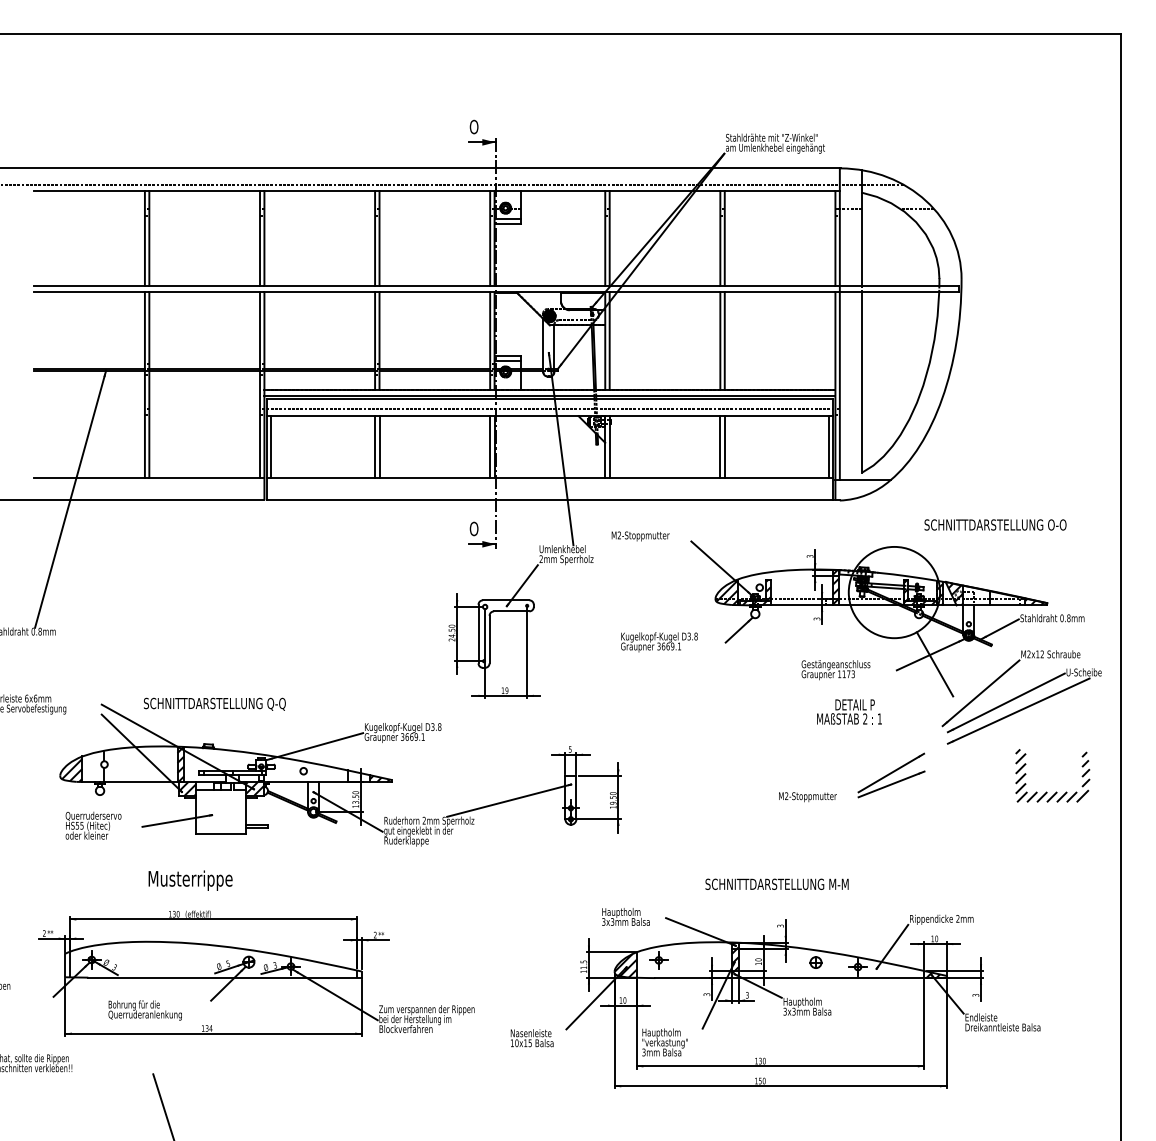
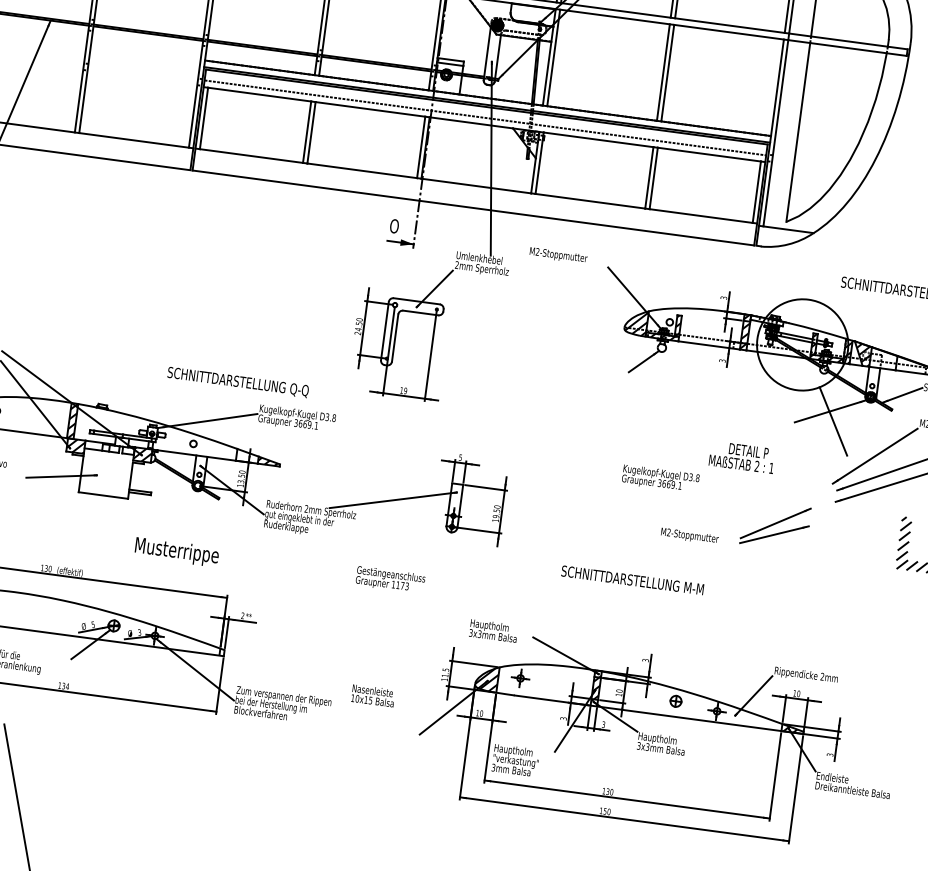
text: (659, 642) -> (660, 479), moved
text: (835, 670) -> (389, 580), moved
text: (214, 703) -> (237, 381), moved
text: (190, 880) -> (176, 551), moved
text: (776, 883) -> (632, 579), moved
text: (531, 1038) -> (372, 696), moved

